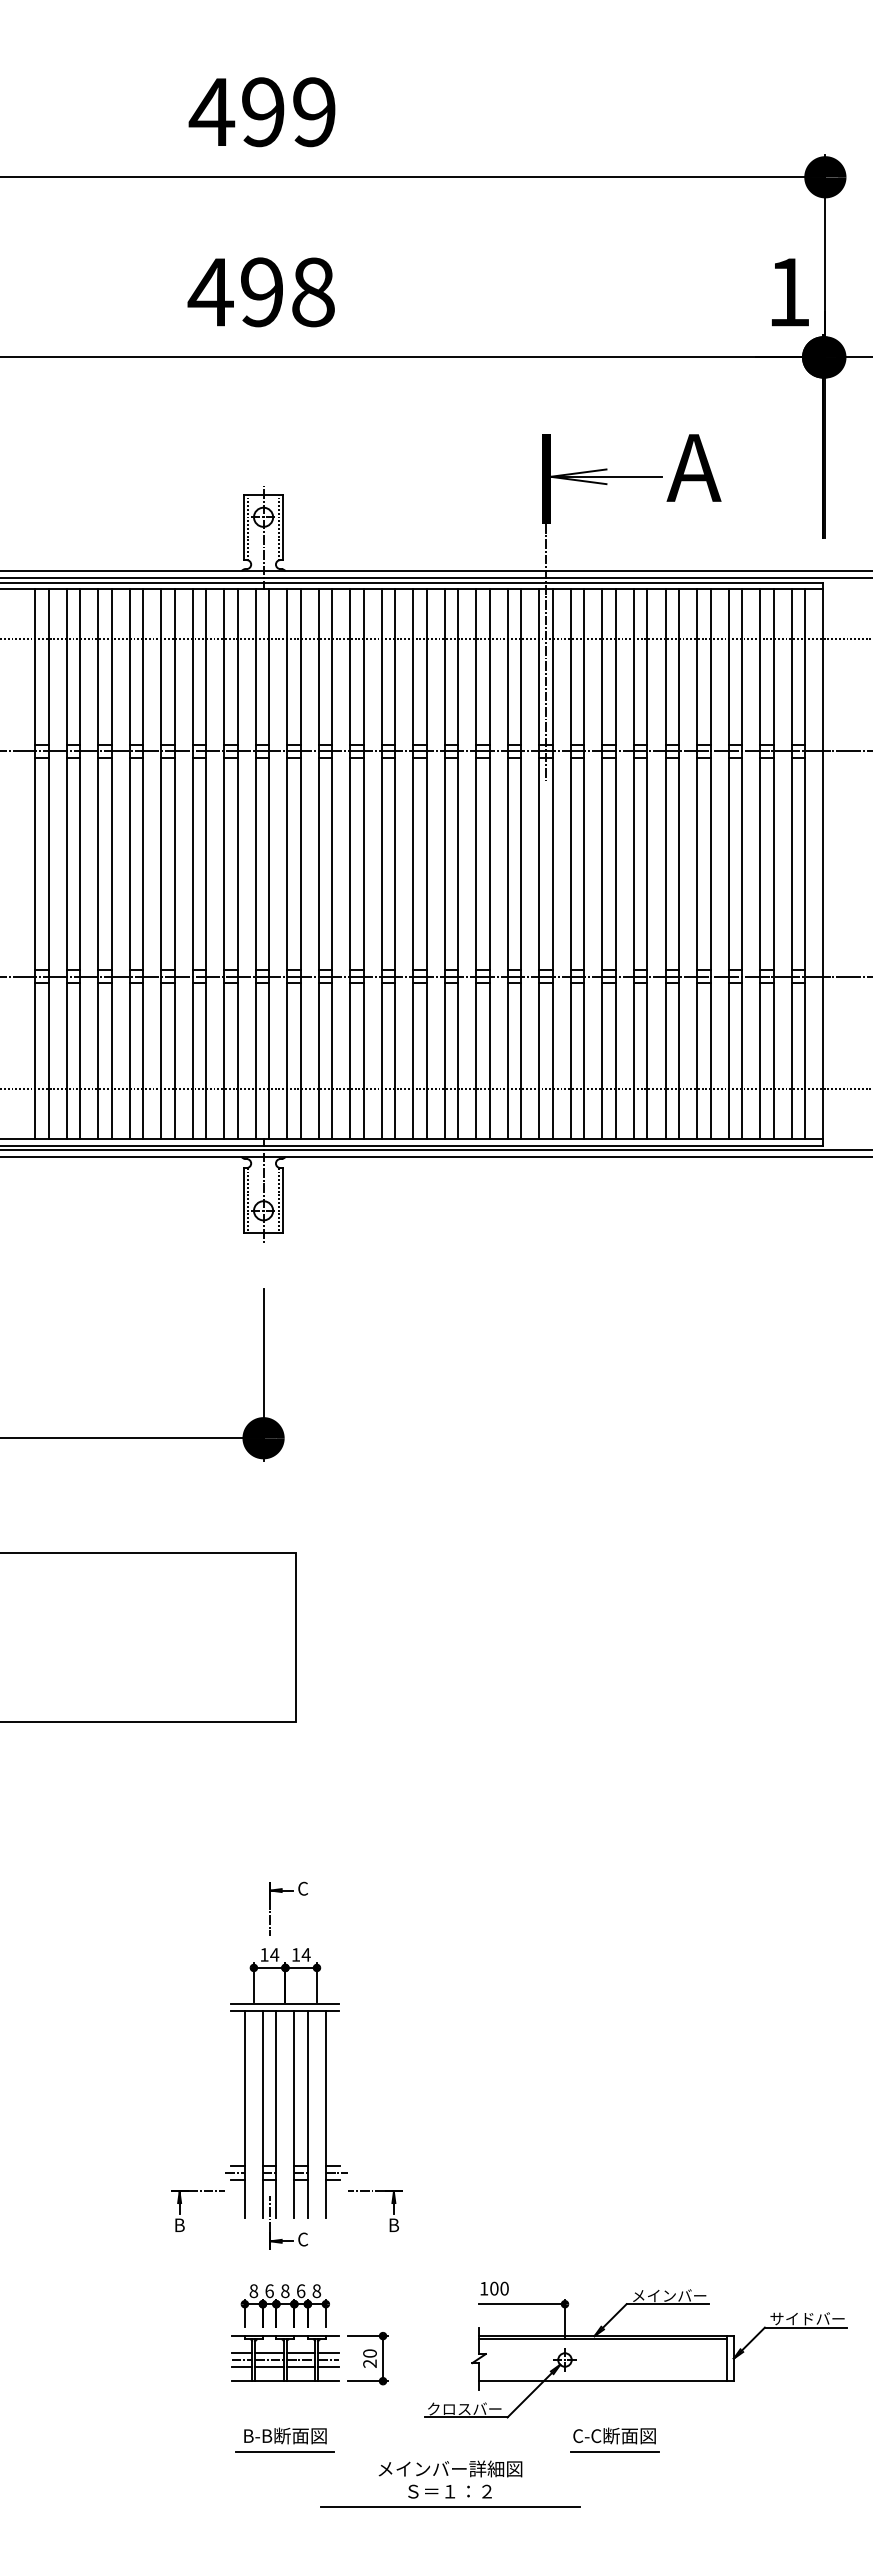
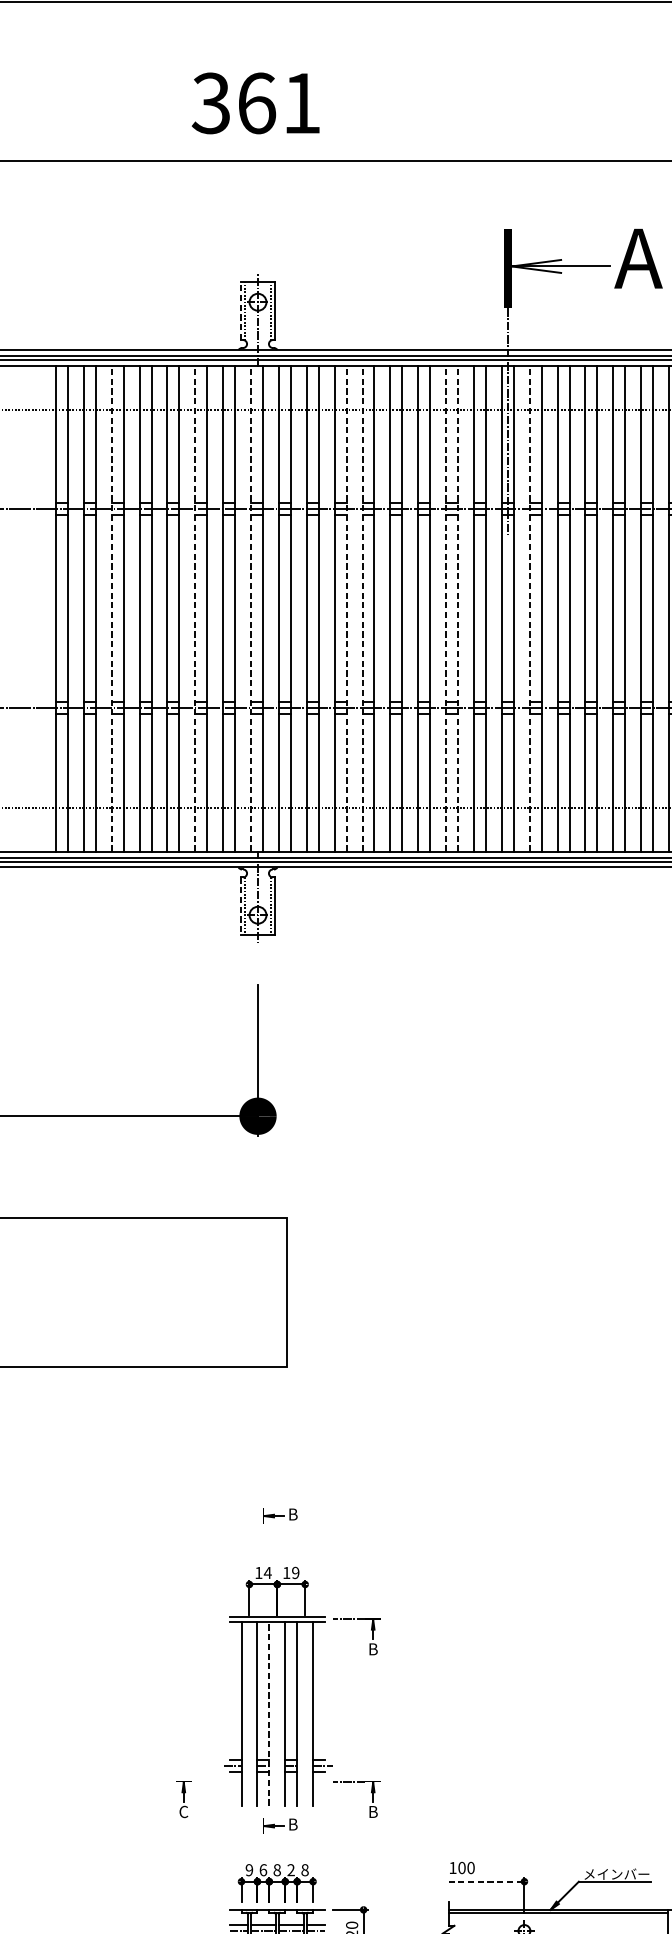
text: (260, 292) -> (255, 103), 498 -> 361
line: (243, 527) -> (240, 311), solid -> dashed
line: (98, 864) -> (112, 609), solid -> dashed
line: (192, 864) -> (195, 609), solid -> dashed
line: (255, 864) -> (250, 609), solid -> dashed
line: (363, 864) -> (346, 609), solid -> dashed
line: (381, 864) -> (362, 609), solid -> dashed
line: (476, 864) -> (446, 609), solid -> dashed
line: (489, 864) -> (457, 609), solid -> dashed
line: (570, 864) -> (529, 609), solid -> dashed
line: (243, 1200) -> (240, 906), solid -> dashed
text: (303, 1888) -> (293, 1514), C -> B
line: (269, 1917) -> (263, 1539), removed
text: (305, 1954) -> (295, 1572), 14 -> 19
part: (389, 2035) -> (369, 1644), added
line: (276, 2114) -> (269, 1714), solid -> dashed
line: (206, 2191) -> (207, 1782), removed
line: (269, 2213) -> (263, 1801), removed
text: (179, 2225) -> (183, 1812), B -> C
text: (303, 2239) -> (293, 1824), C -> B
text: (253, 2291) -> (249, 1870), 8 -> 9
text: (300, 2291) -> (290, 1870), 6 -> 2
line: (522, 2304) -> (486, 1881), solid -> dashed

